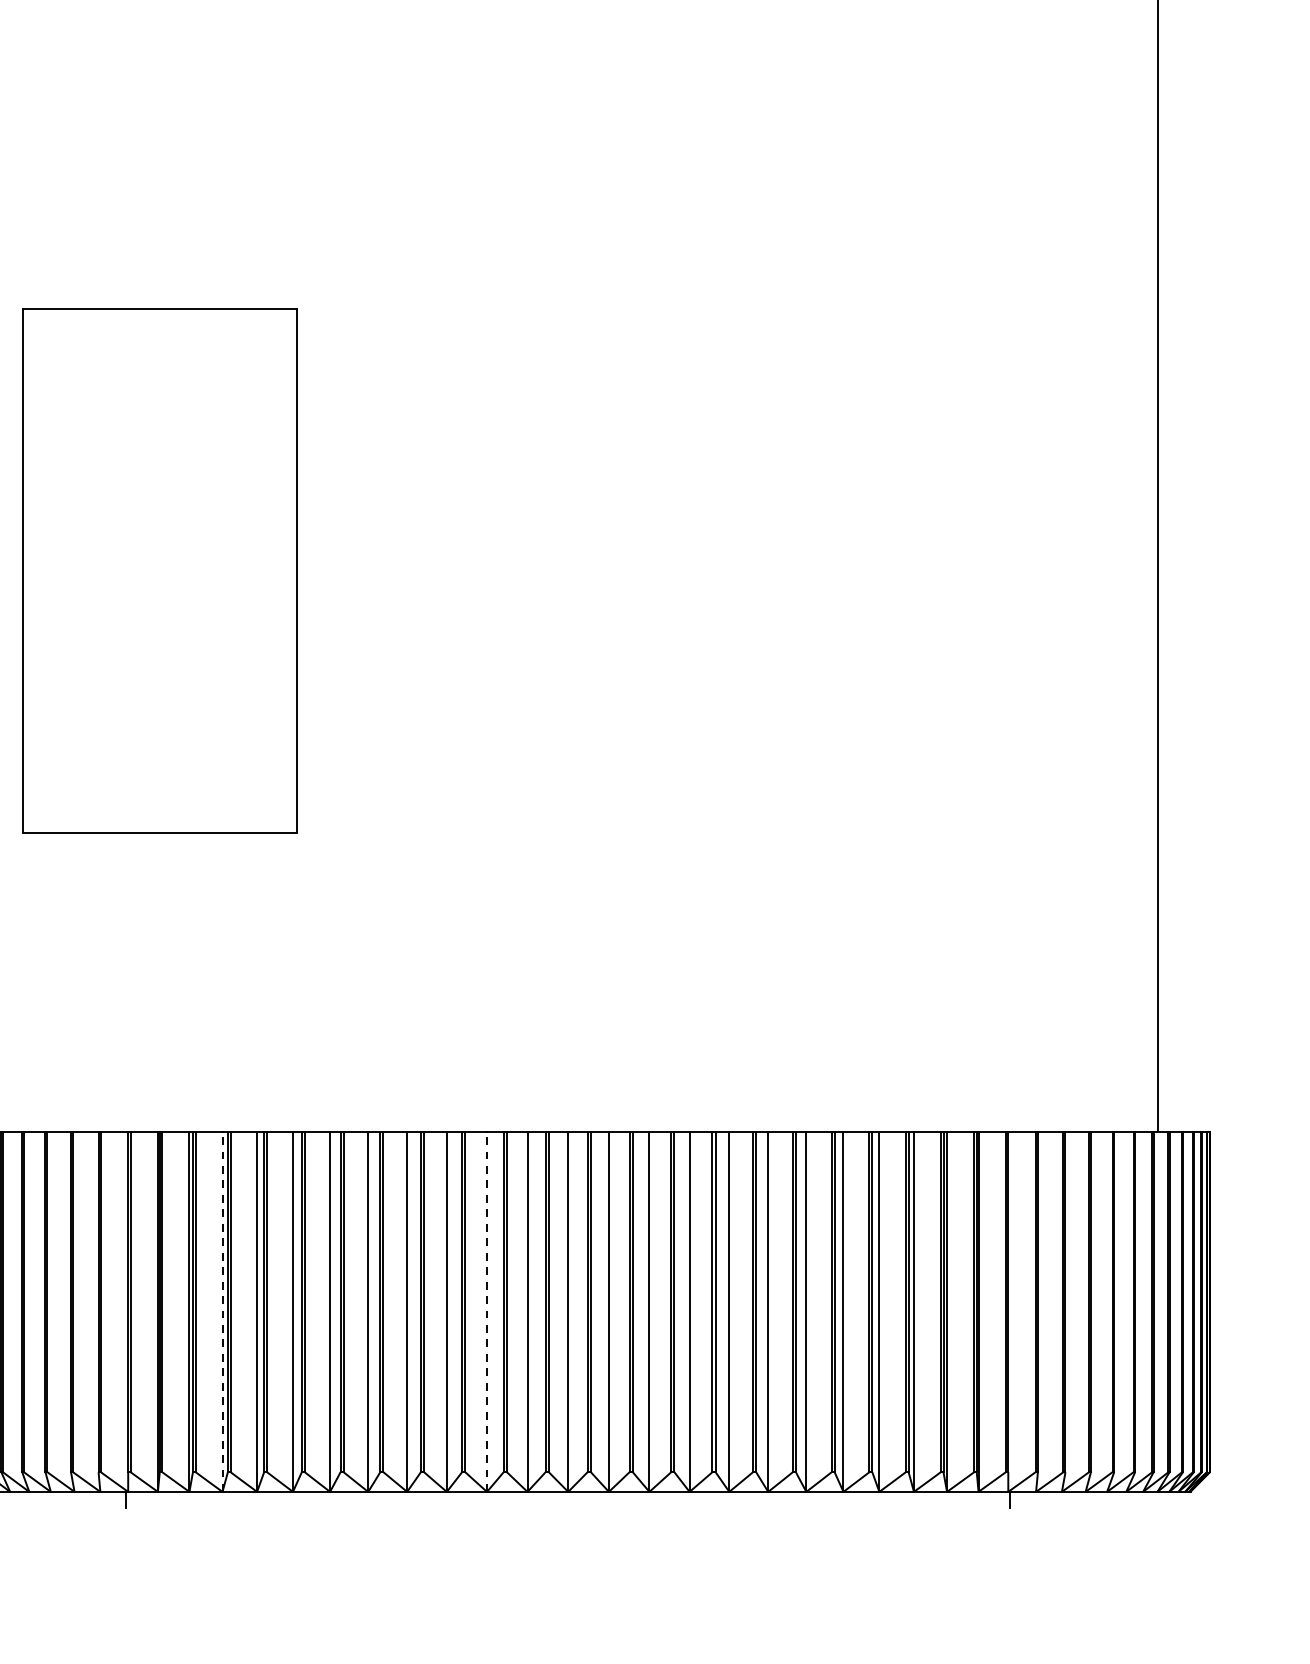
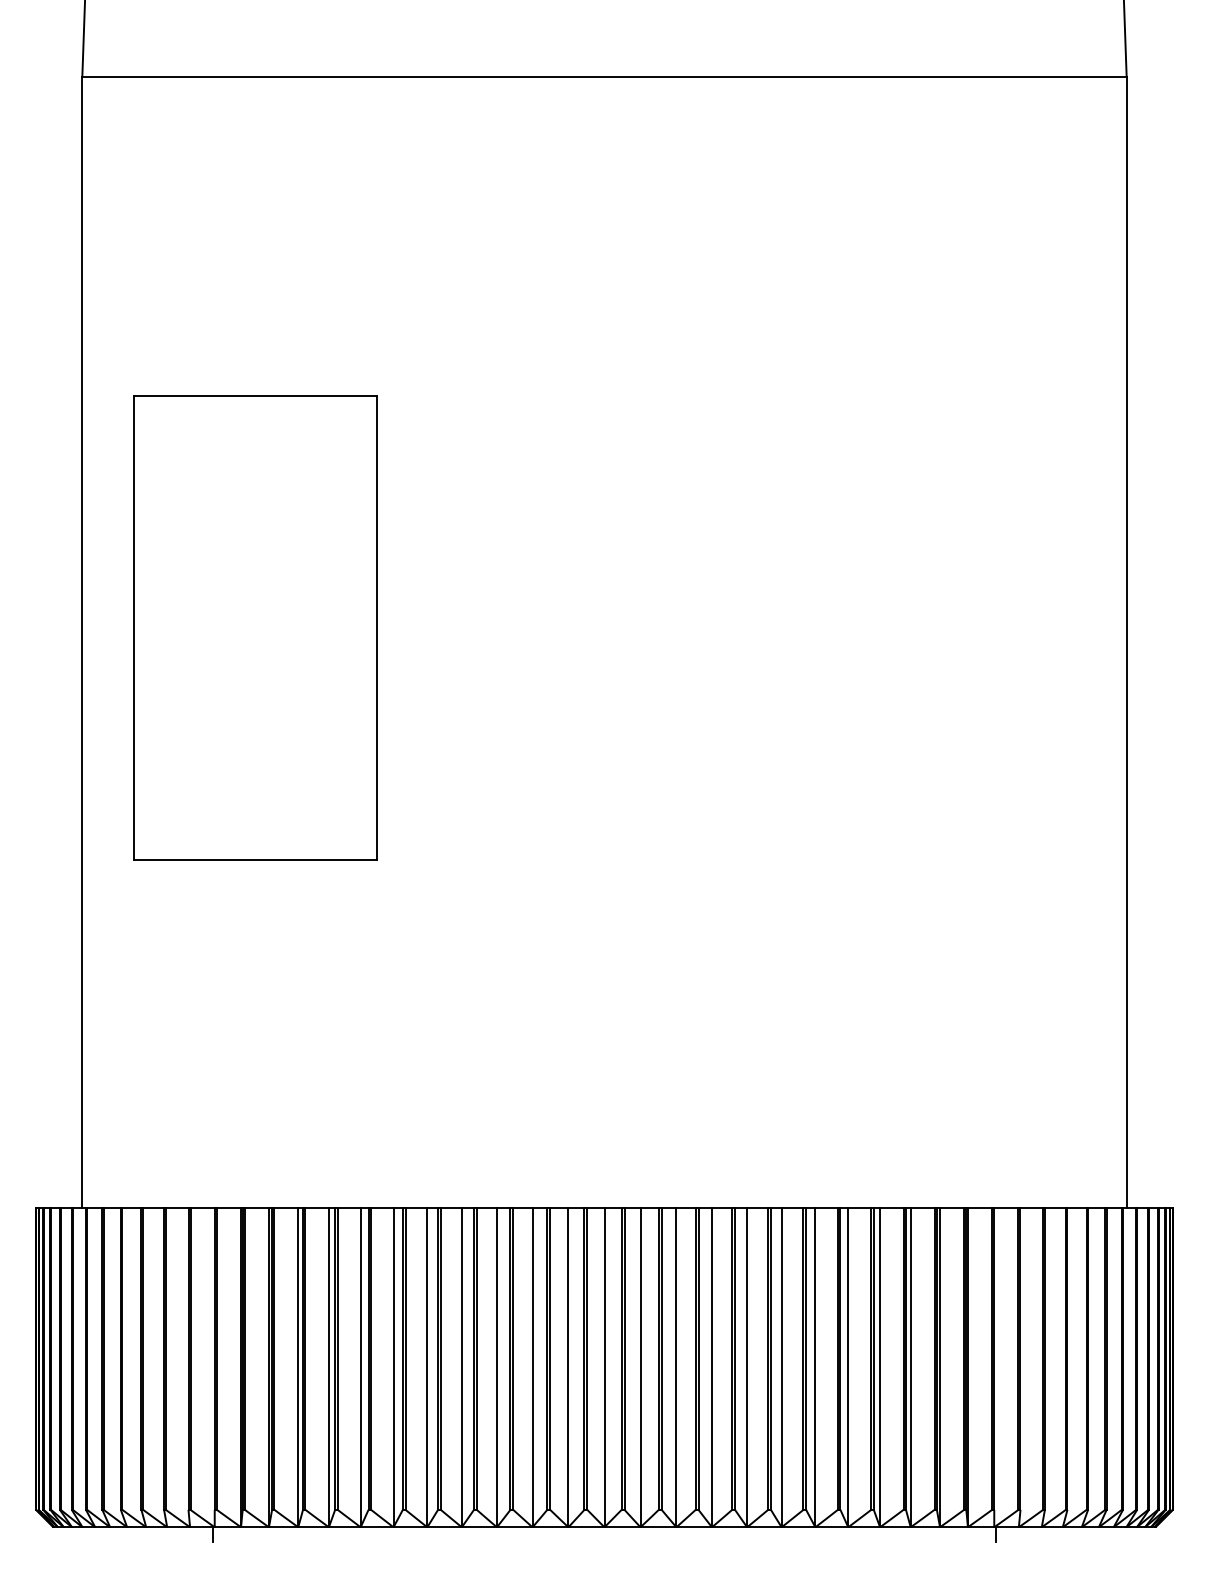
part: (159, 570) -> (255, 627), moved
line: (222, 1311) -> (298, 1367), dashed -> solid
line: (486, 1311) -> (532, 1367), dashed -> solid

